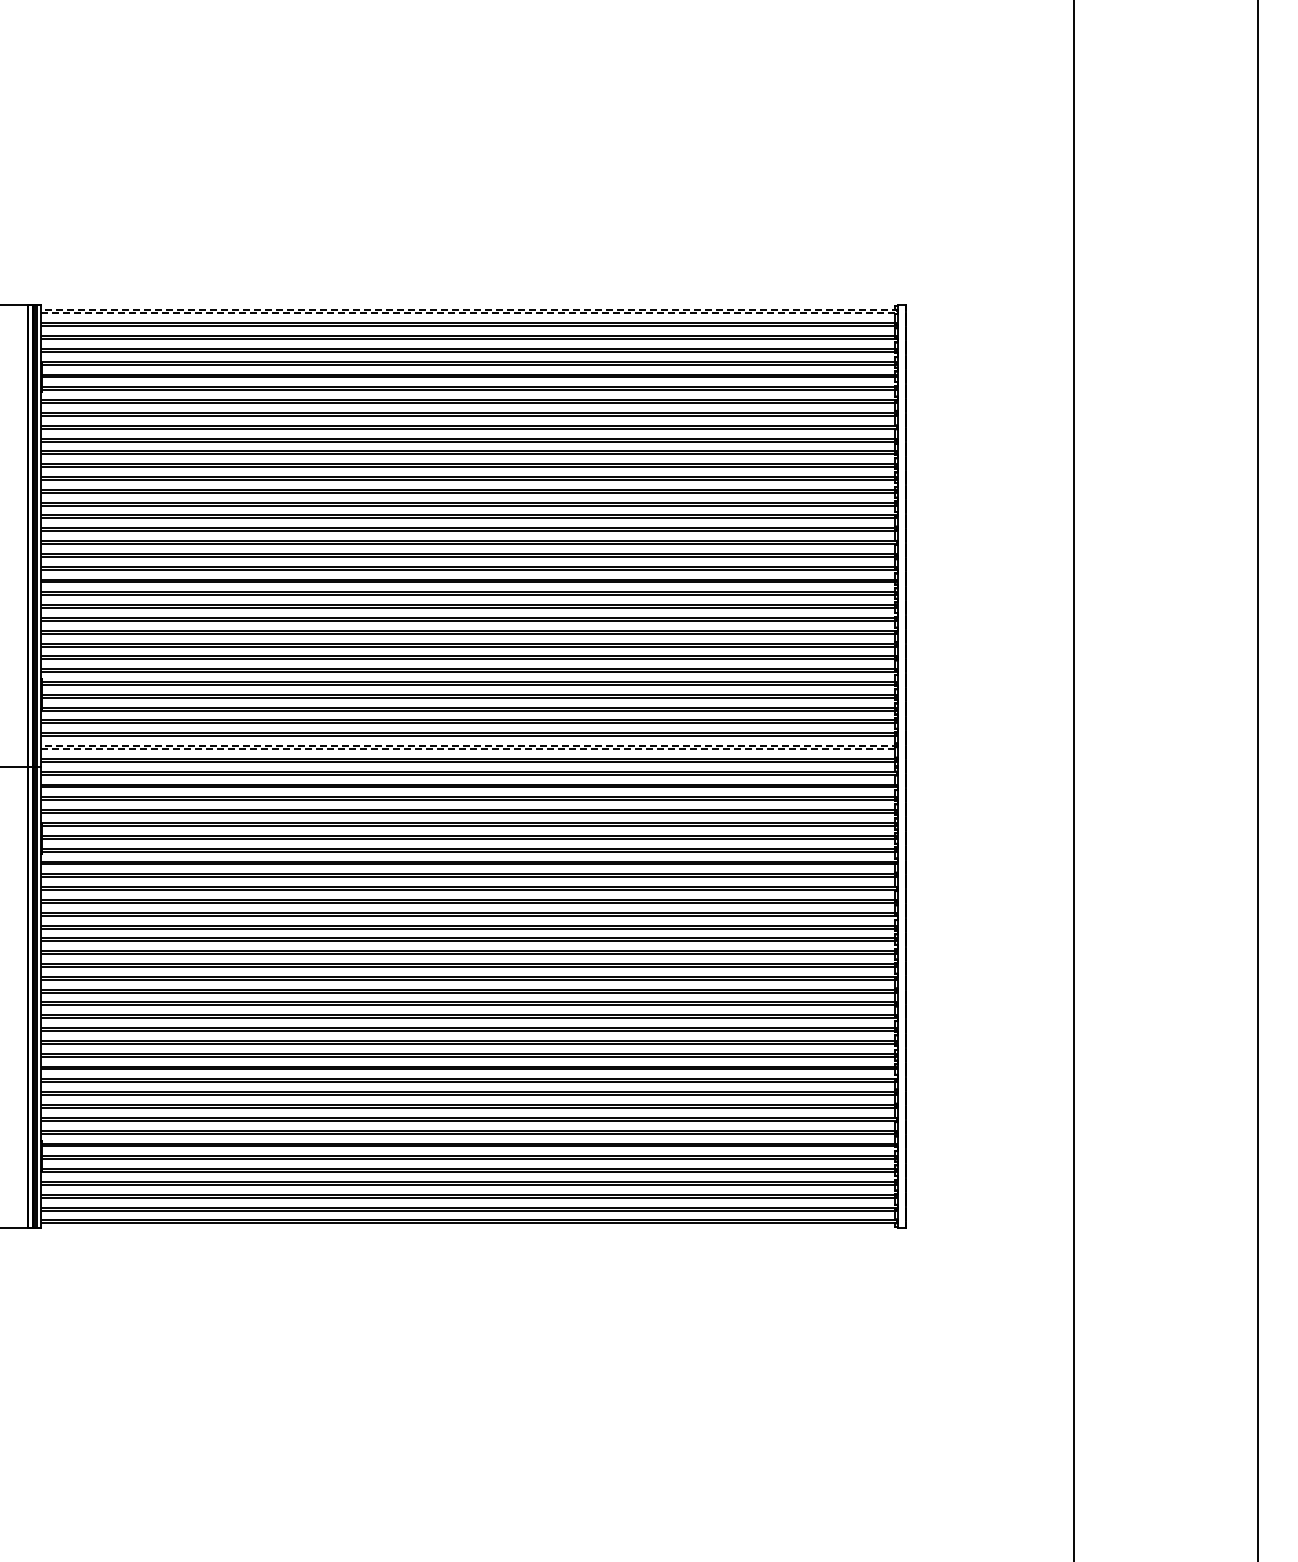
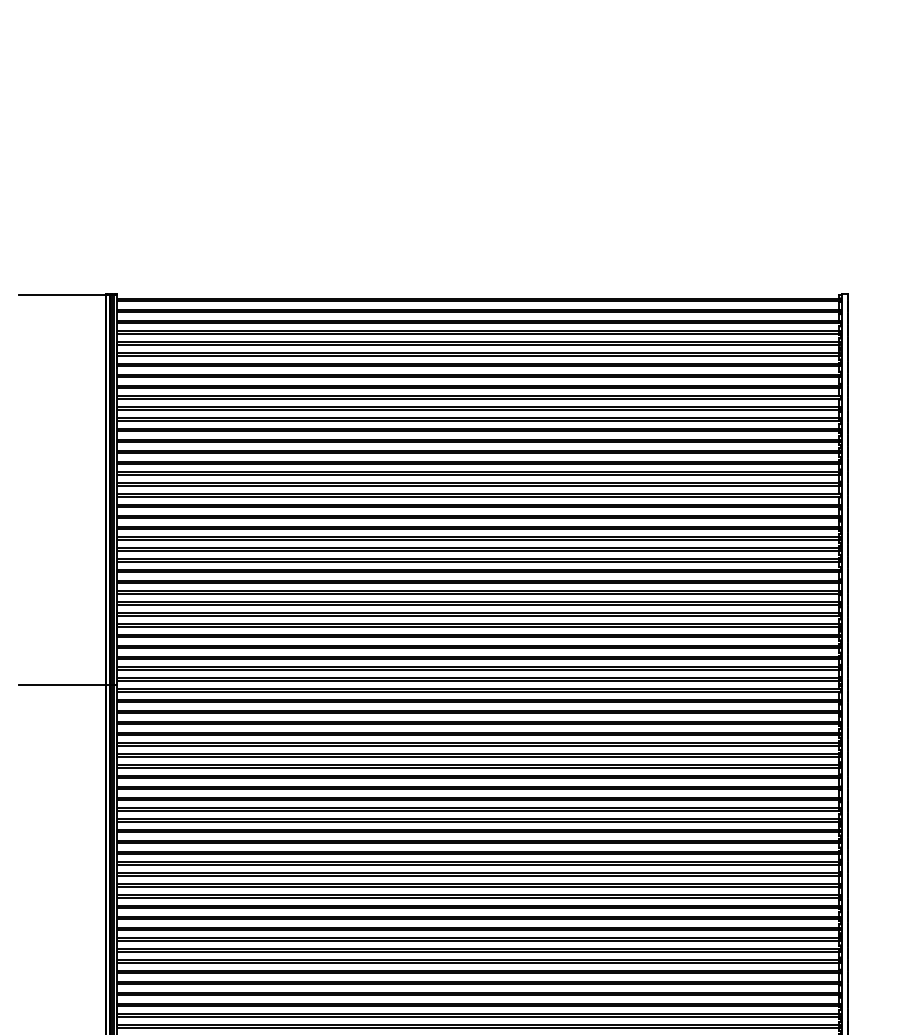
line: (897, 311) -> (841, 299), dashed -> solid
line: (897, 747) -> (841, 668), dashed -> solid

